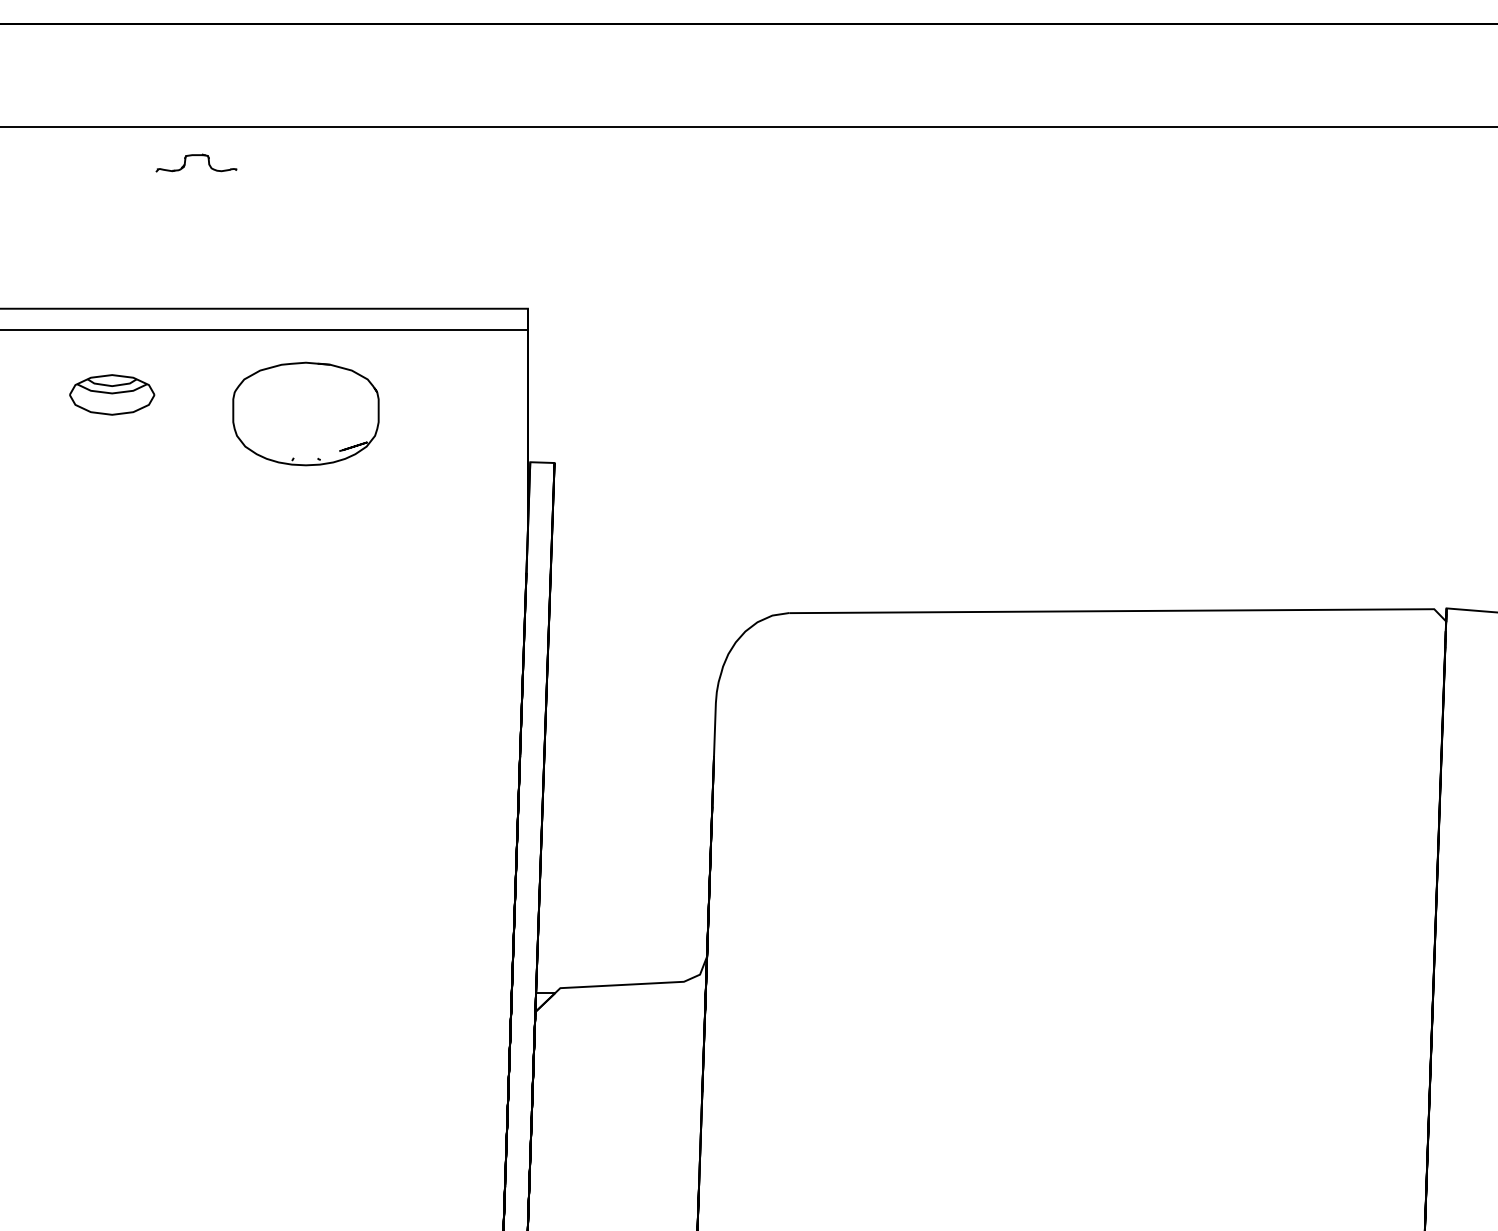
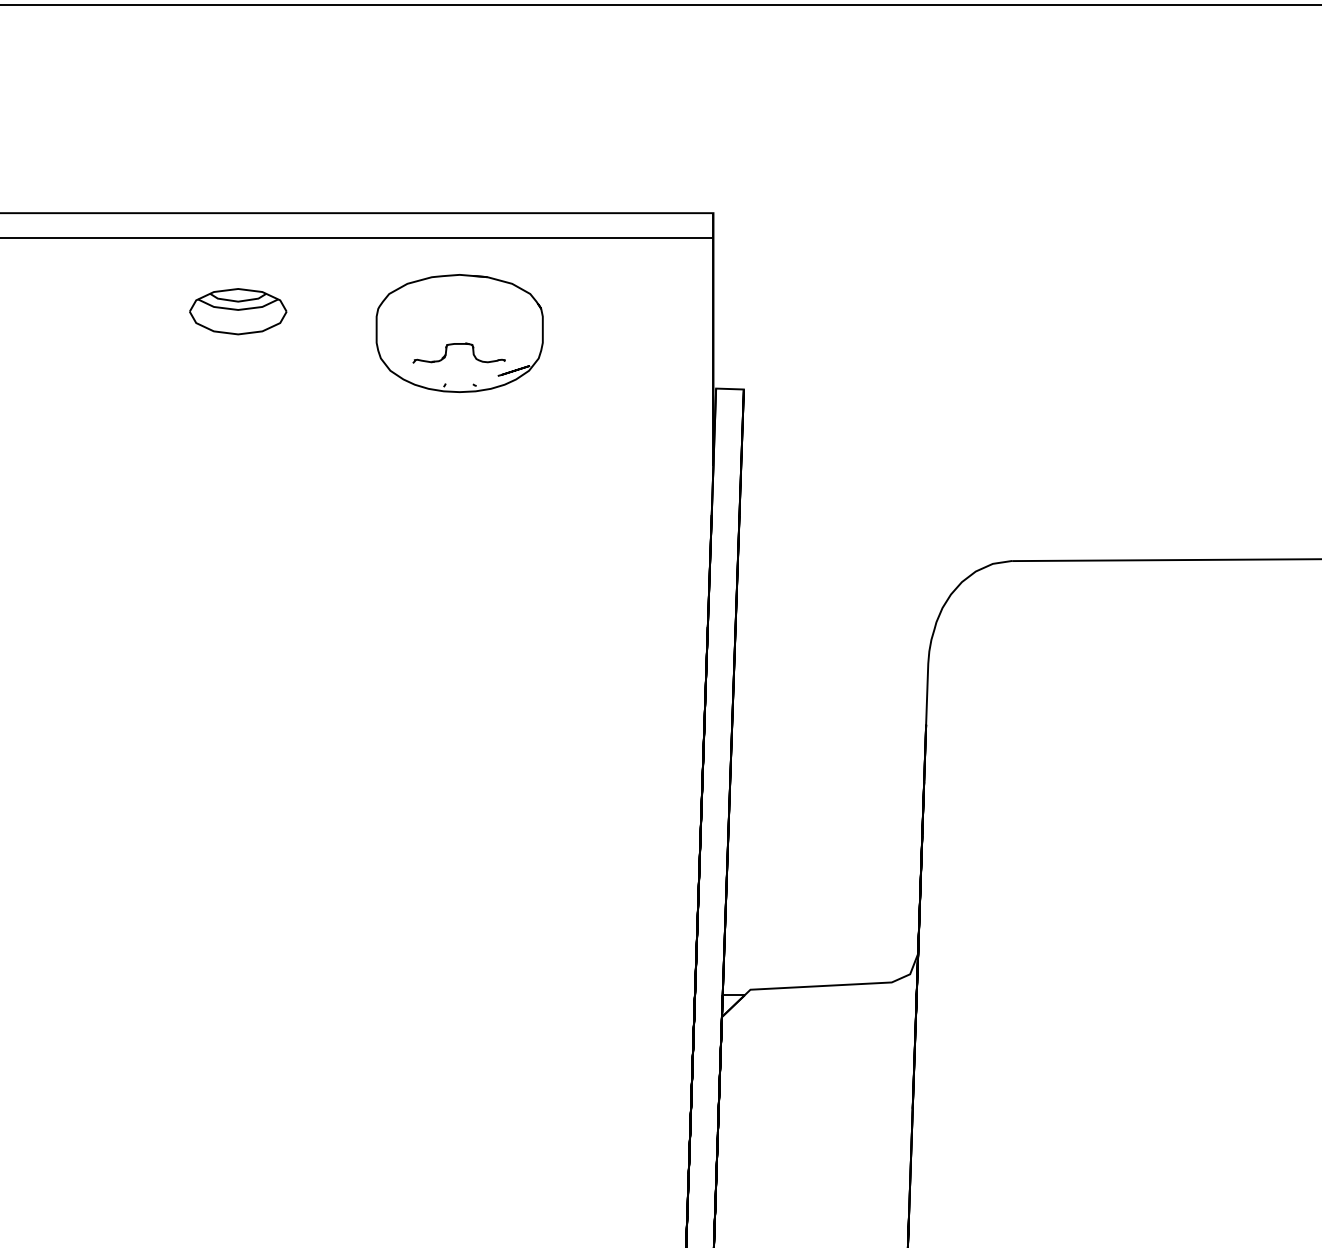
part: (196, 155) -> (459, 344), moved

